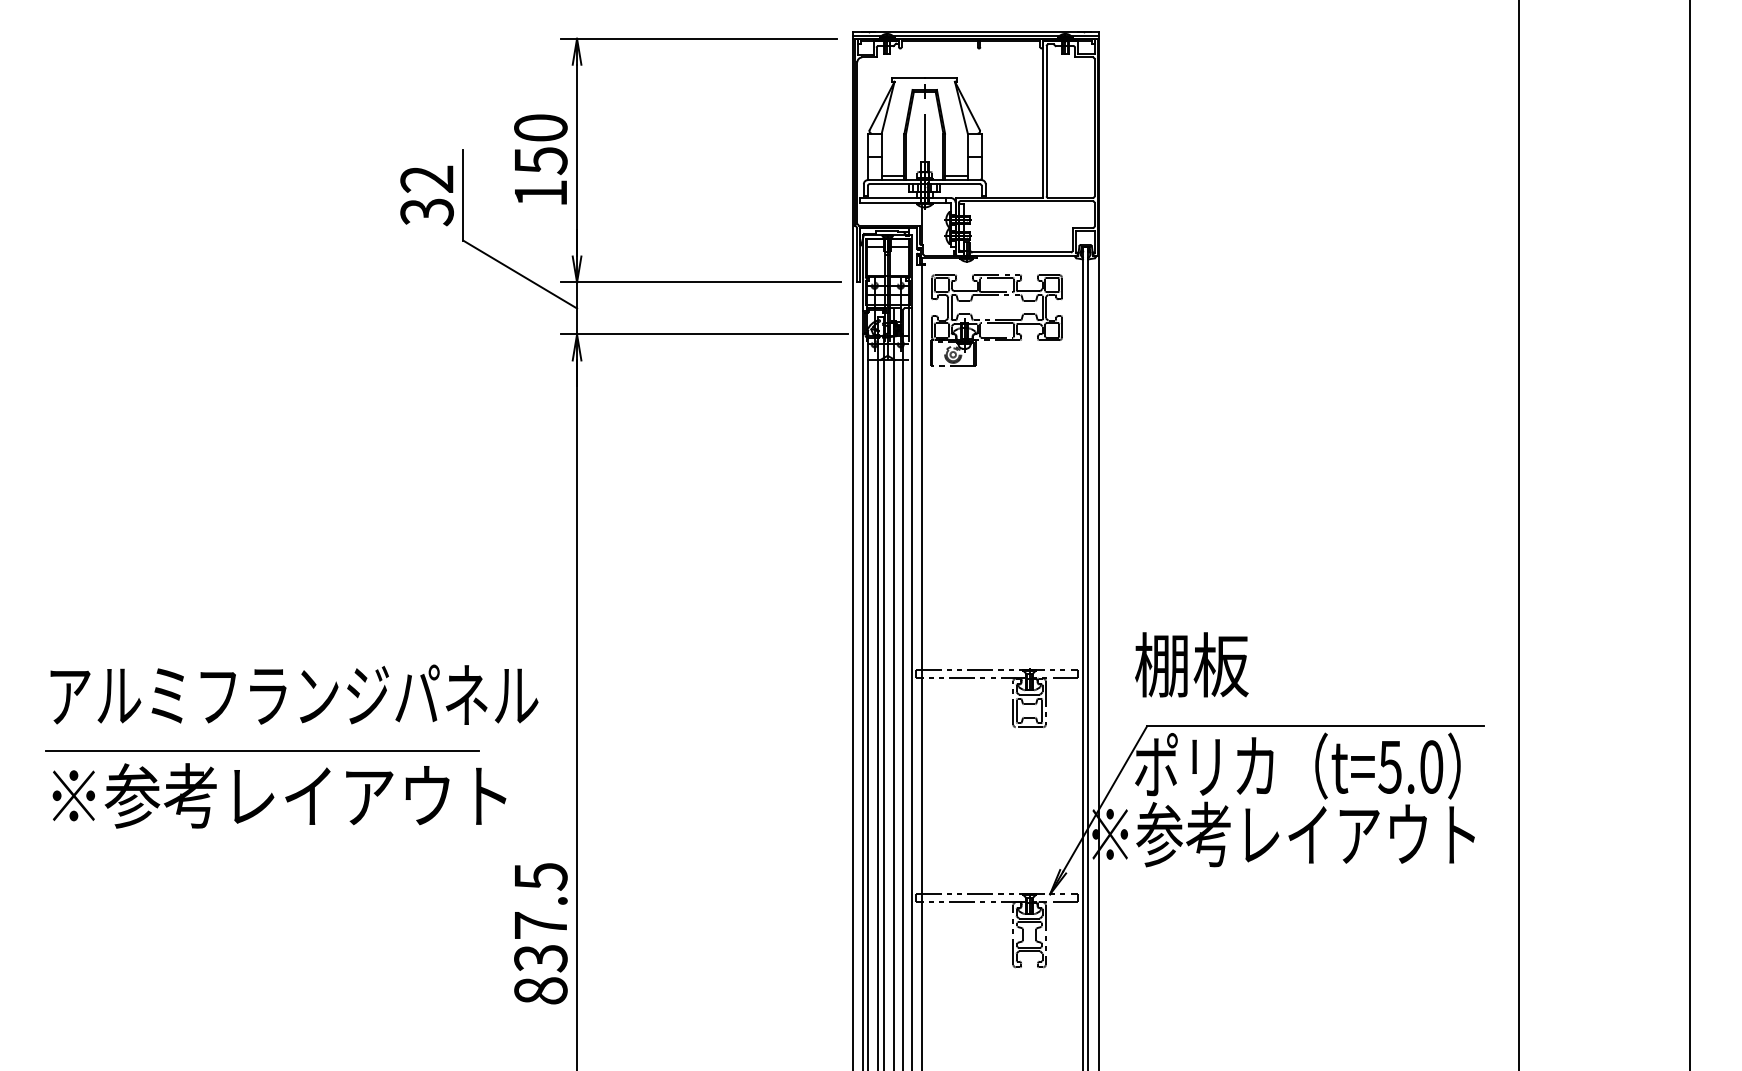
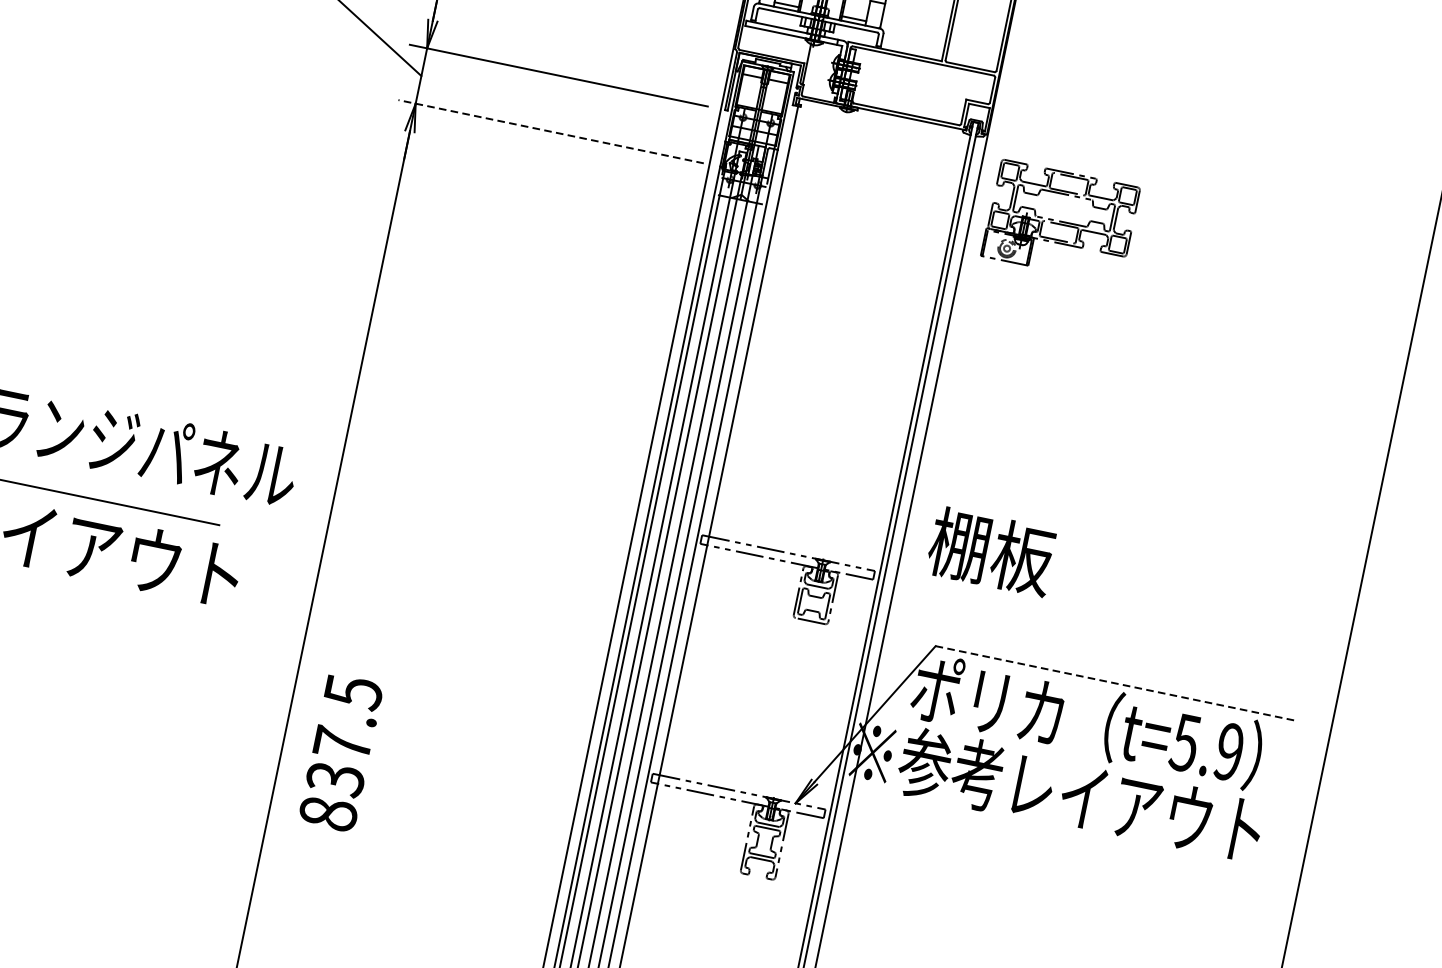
part: (996, 320) -> (1060, 221), moved
line: (704, 334) -> (551, 131), solid -> dashed
text: (1191, 664) -> (991, 551), moved
line: (1315, 726) -> (1114, 683), solid -> dashed
text: (1431, 766) -> (1229, 751), t=5.0 -> t=5.9
text: (540, 933) -> (340, 752), moved

